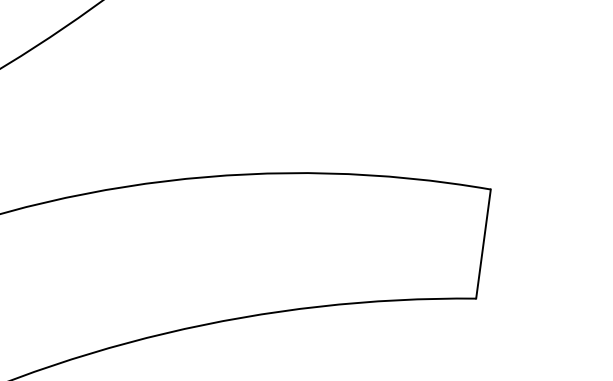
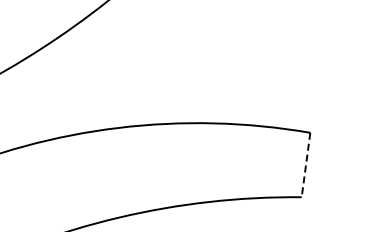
line: (482, 244) -> (305, 165), solid -> dashed

